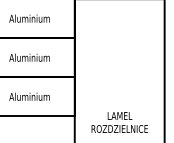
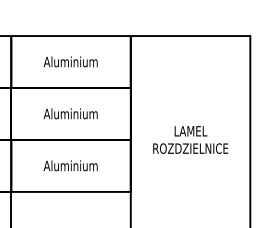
text: (119, 122) -> (190, 139), moved

